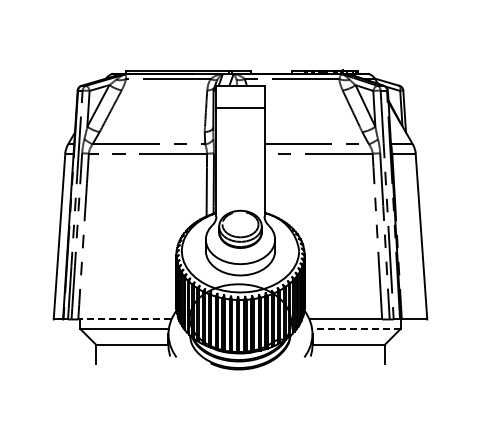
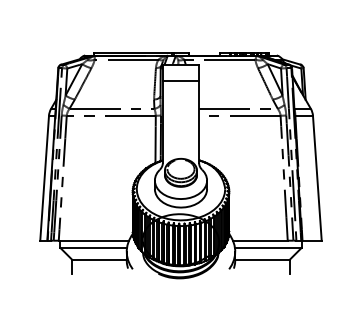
line: (124, 319) -> (93, 240), dashed -> solid
line: (355, 329) -> (267, 248), dashed -> solid

